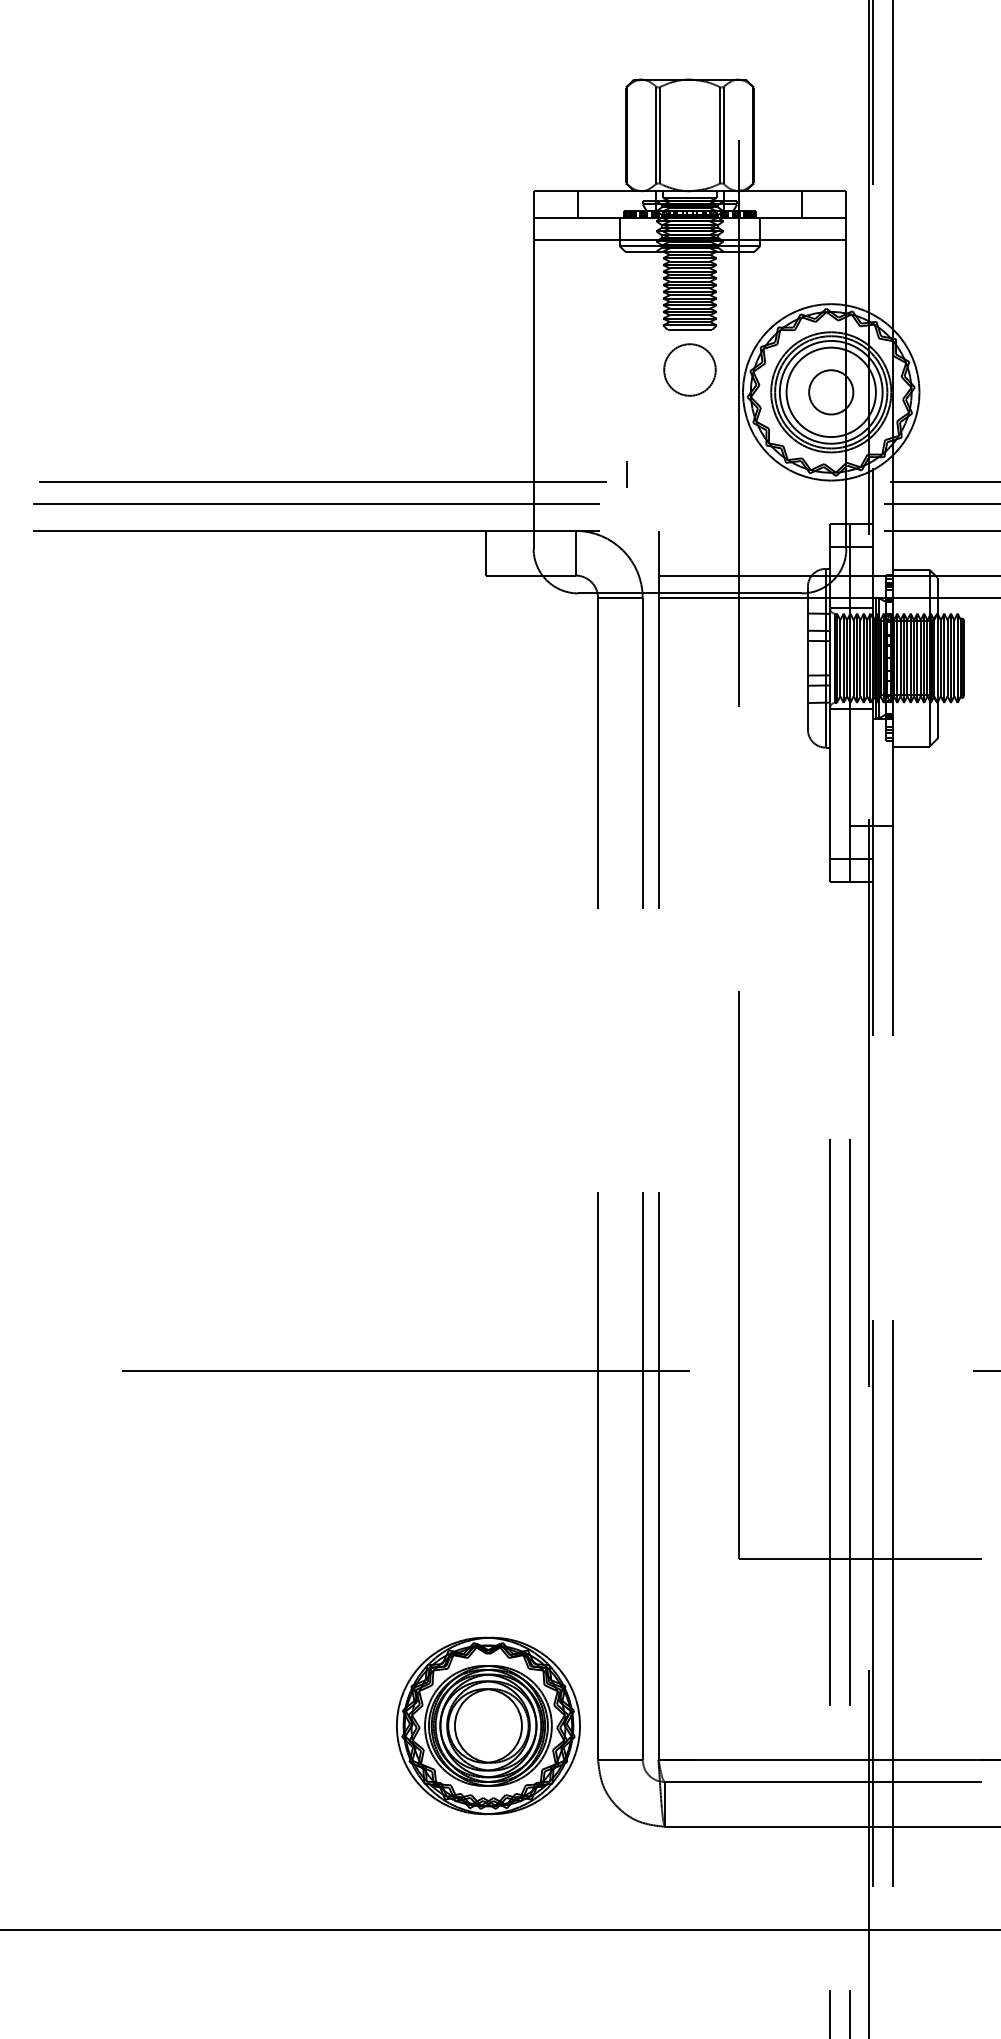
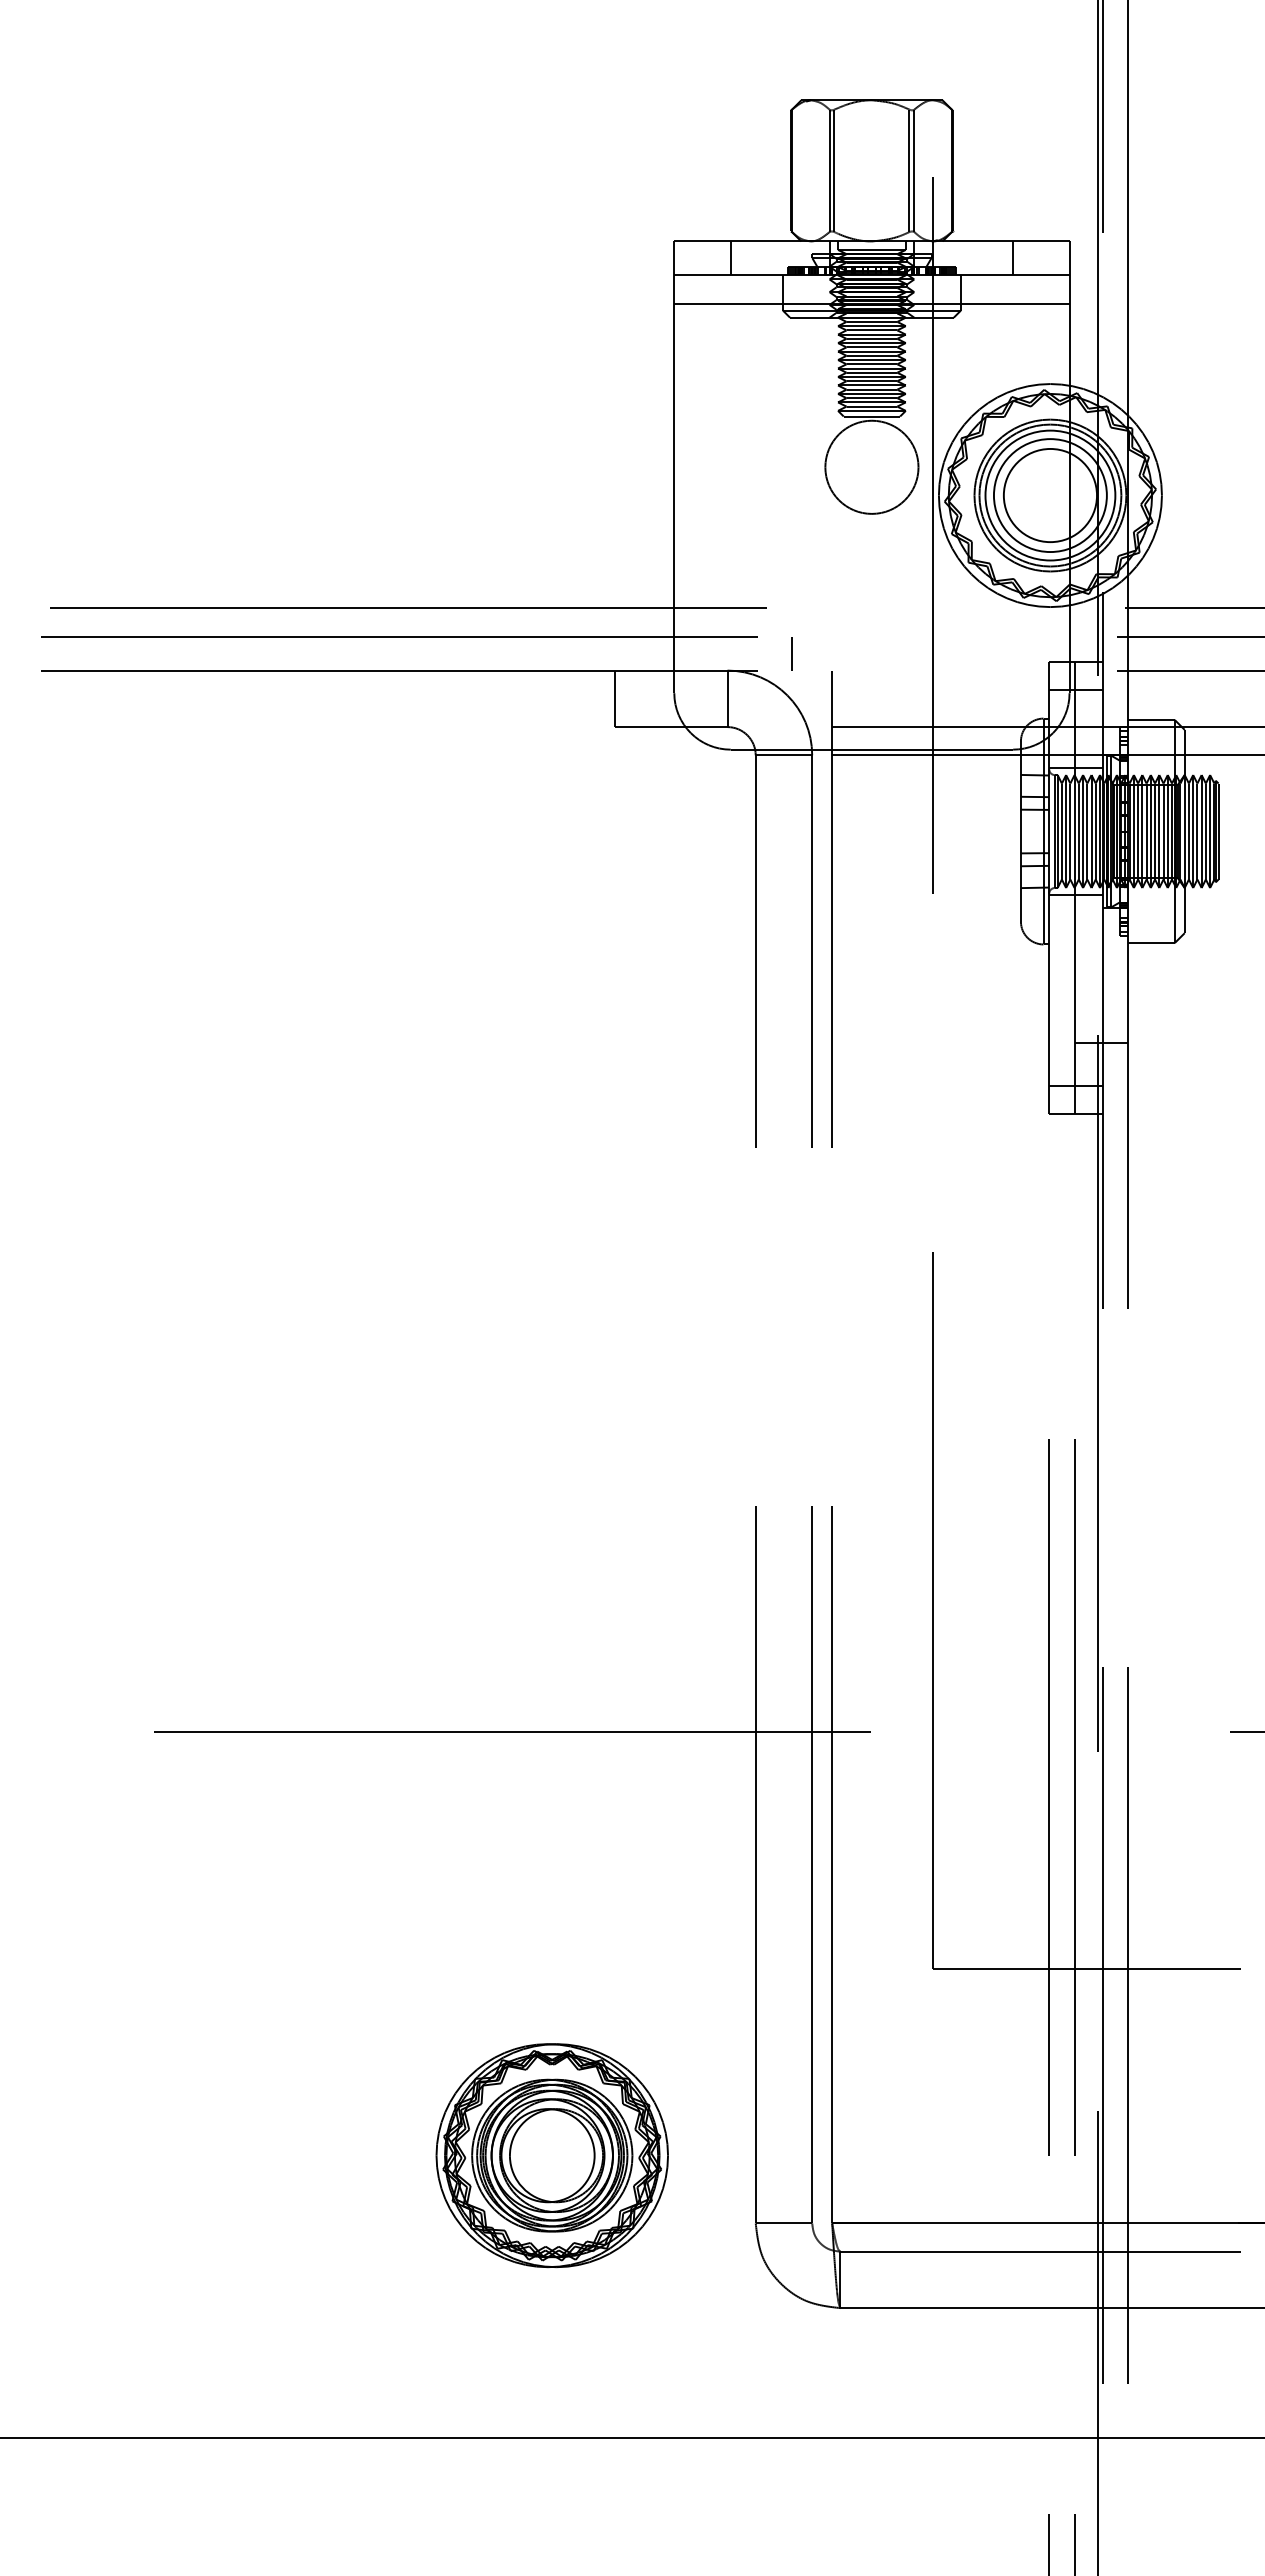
circle: (689, 369) -> (871, 466), size x1.43
circle: (831, 392) -> (1050, 495), size x1.67
line: (626, 474) -> (791, 653), moved
part: (487, 1725) -> (551, 2155), moved

